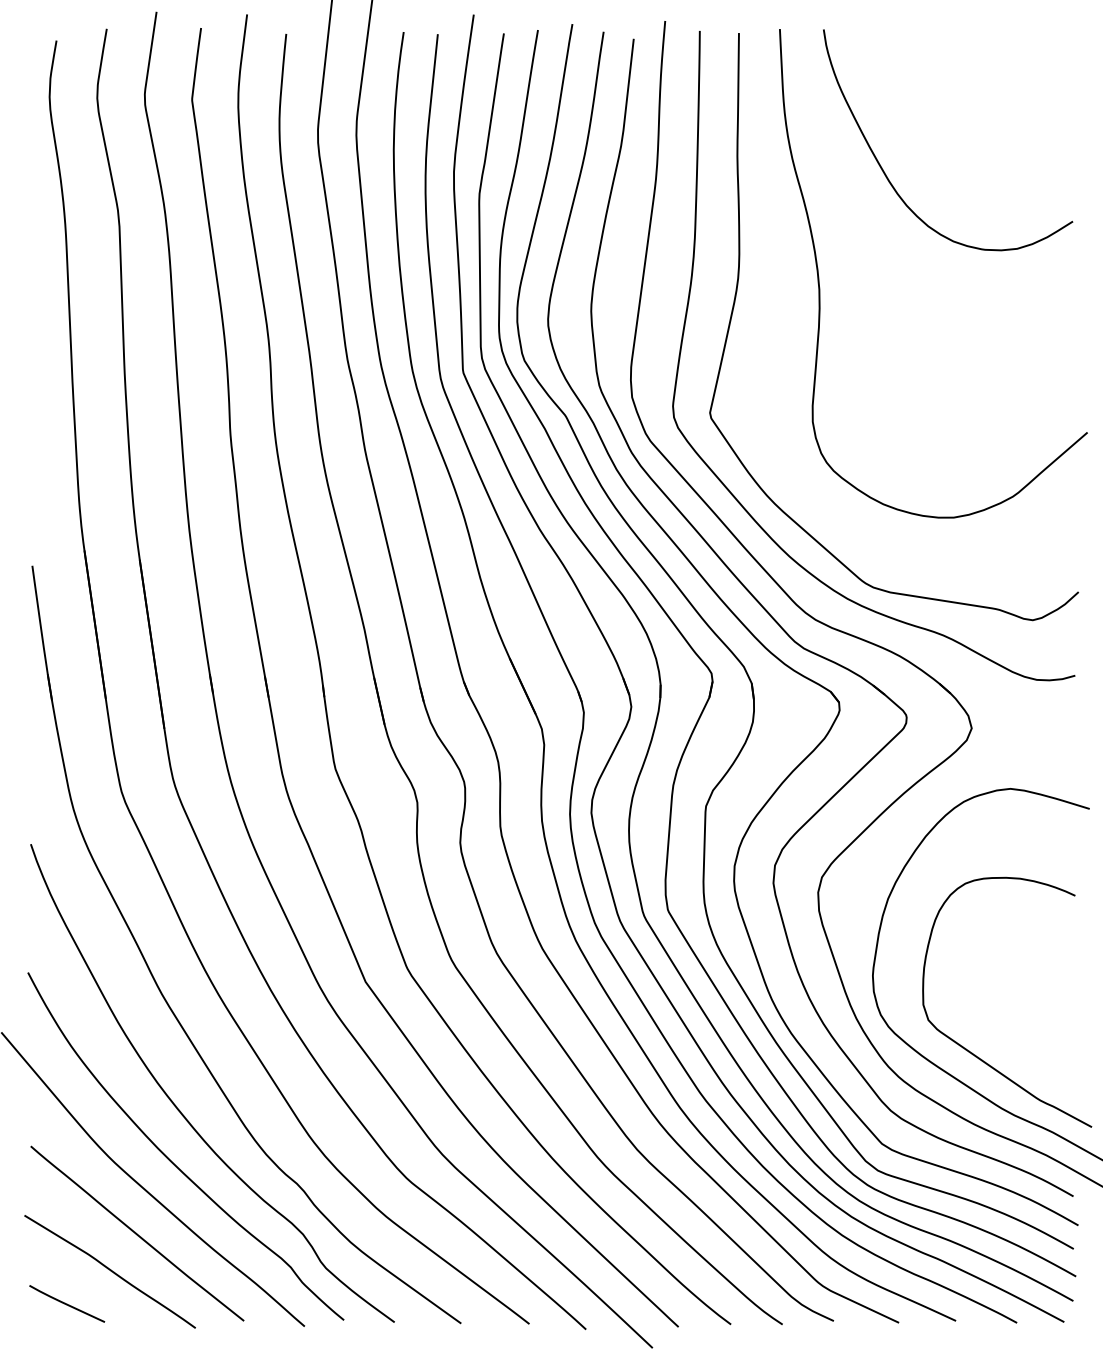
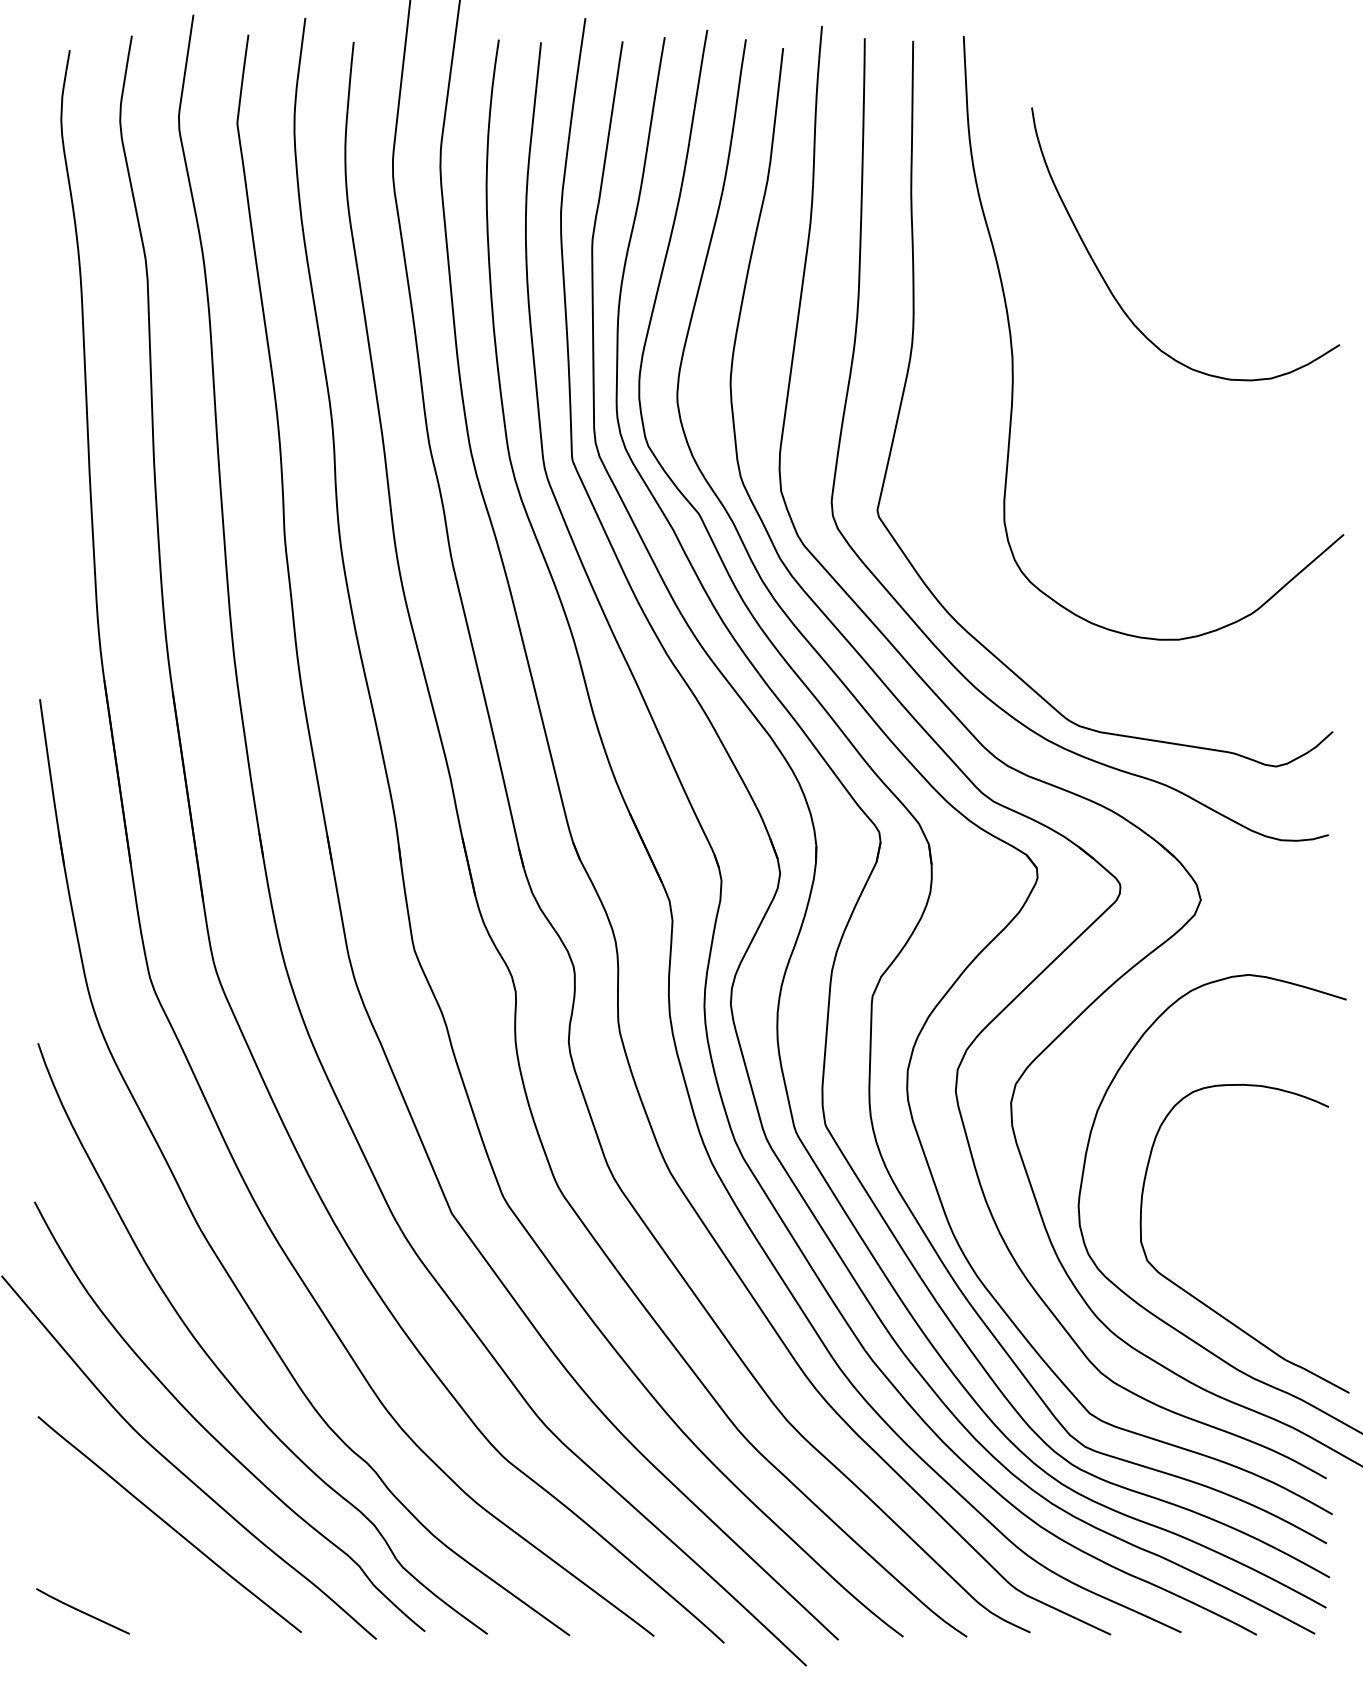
curve: (888, 177) -> (1111, 290), moved
curve: (110, 1270) -> (136, 1570), removed

